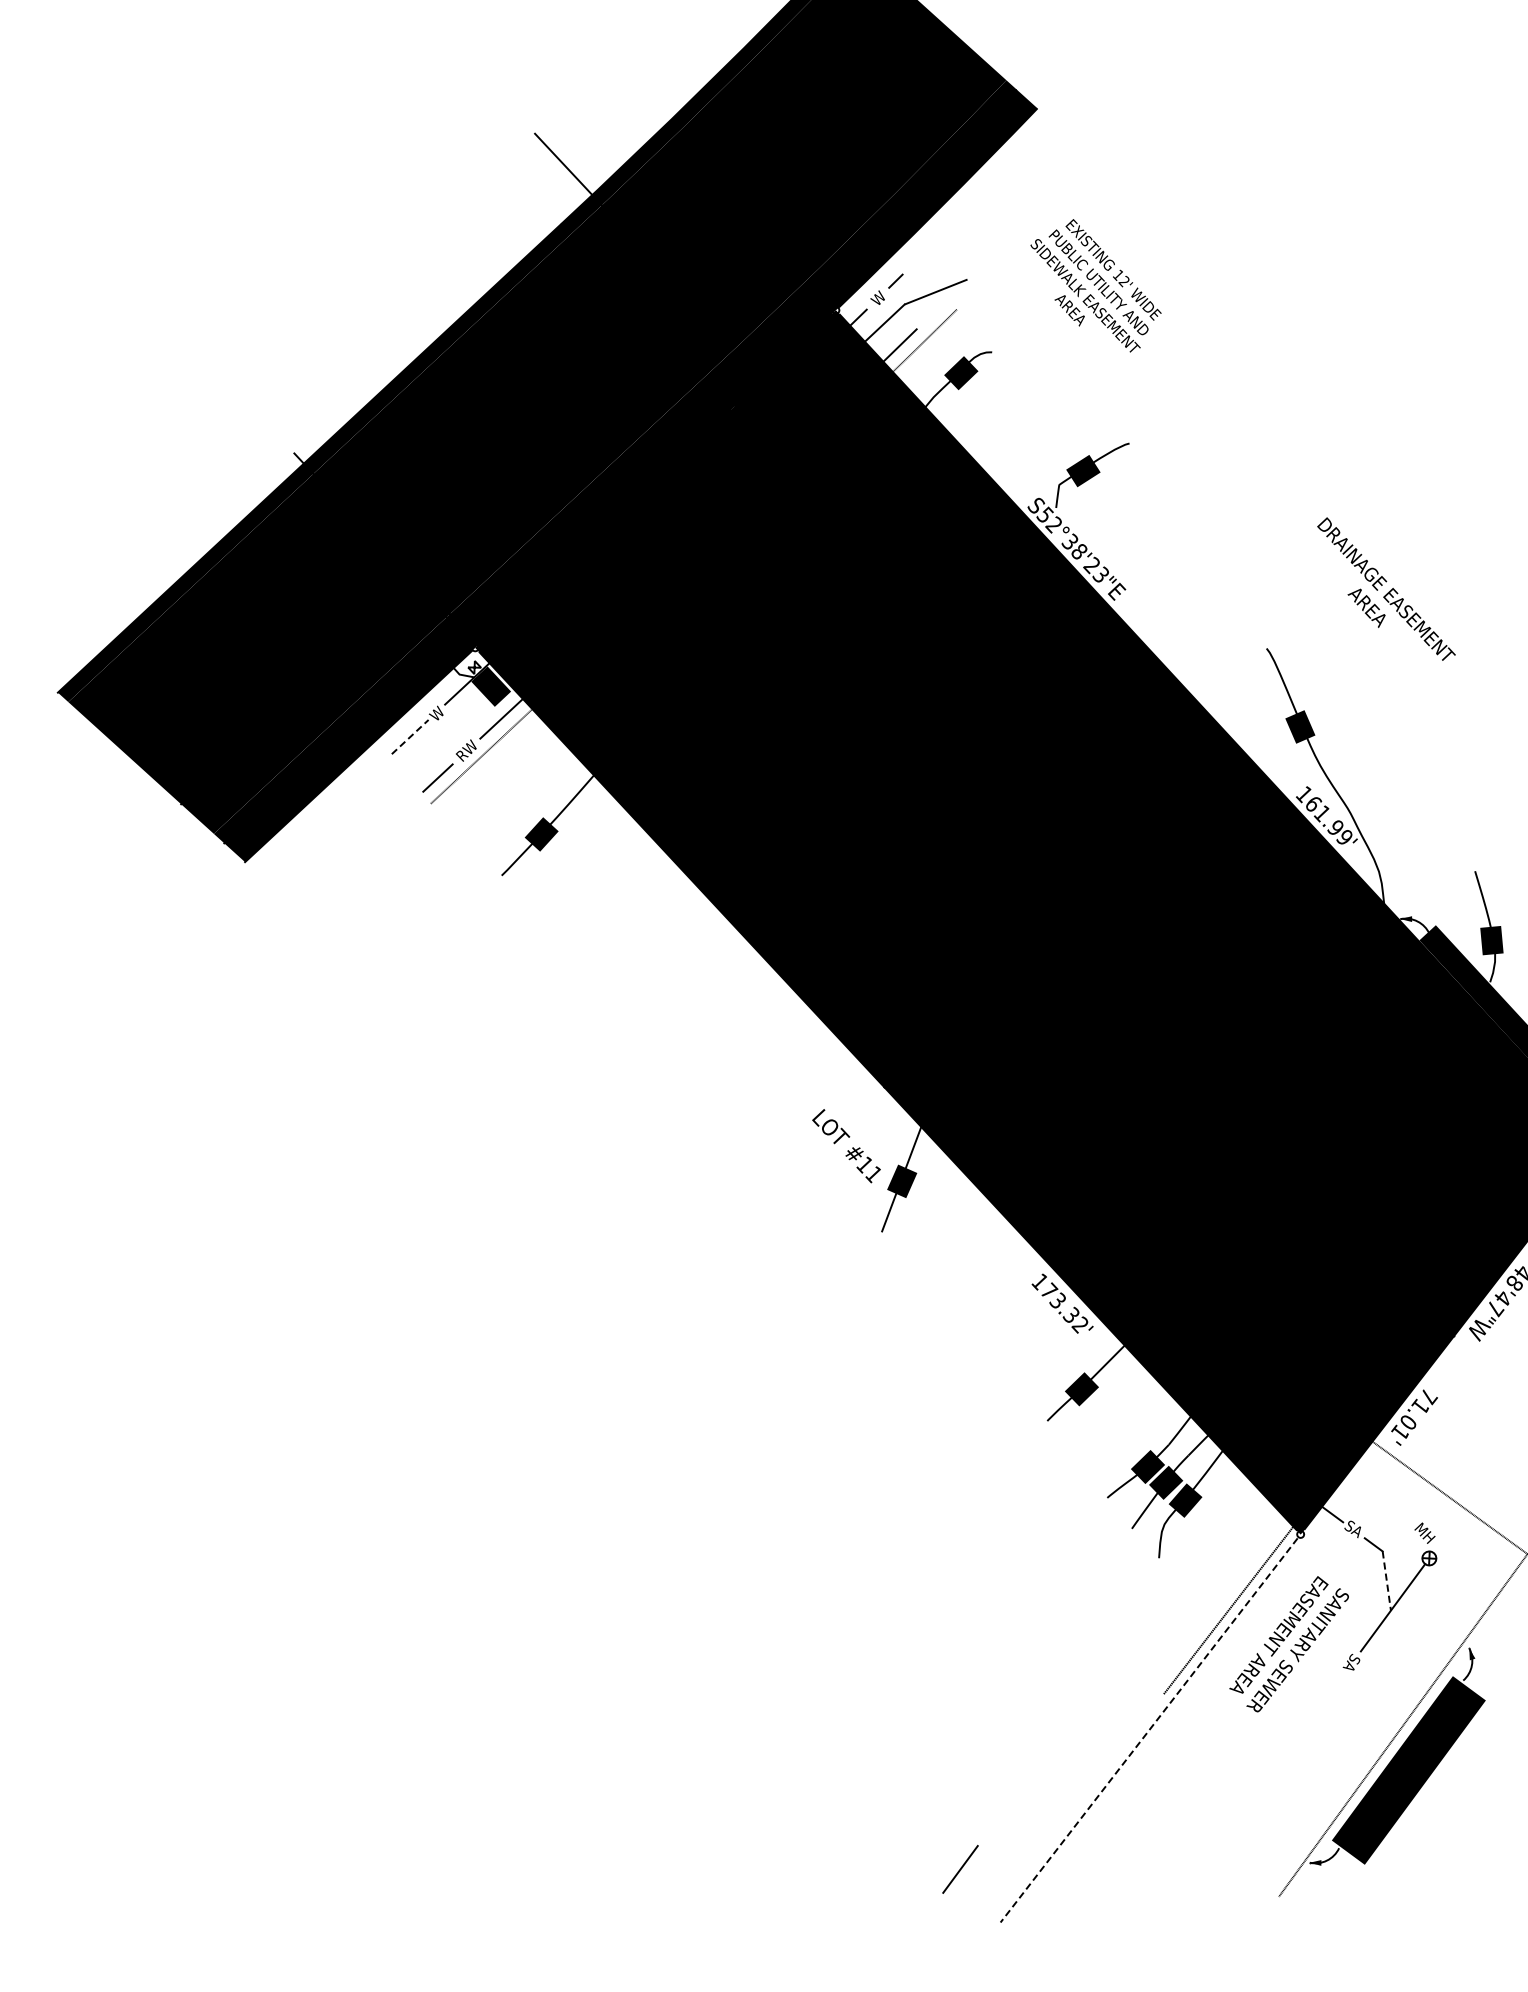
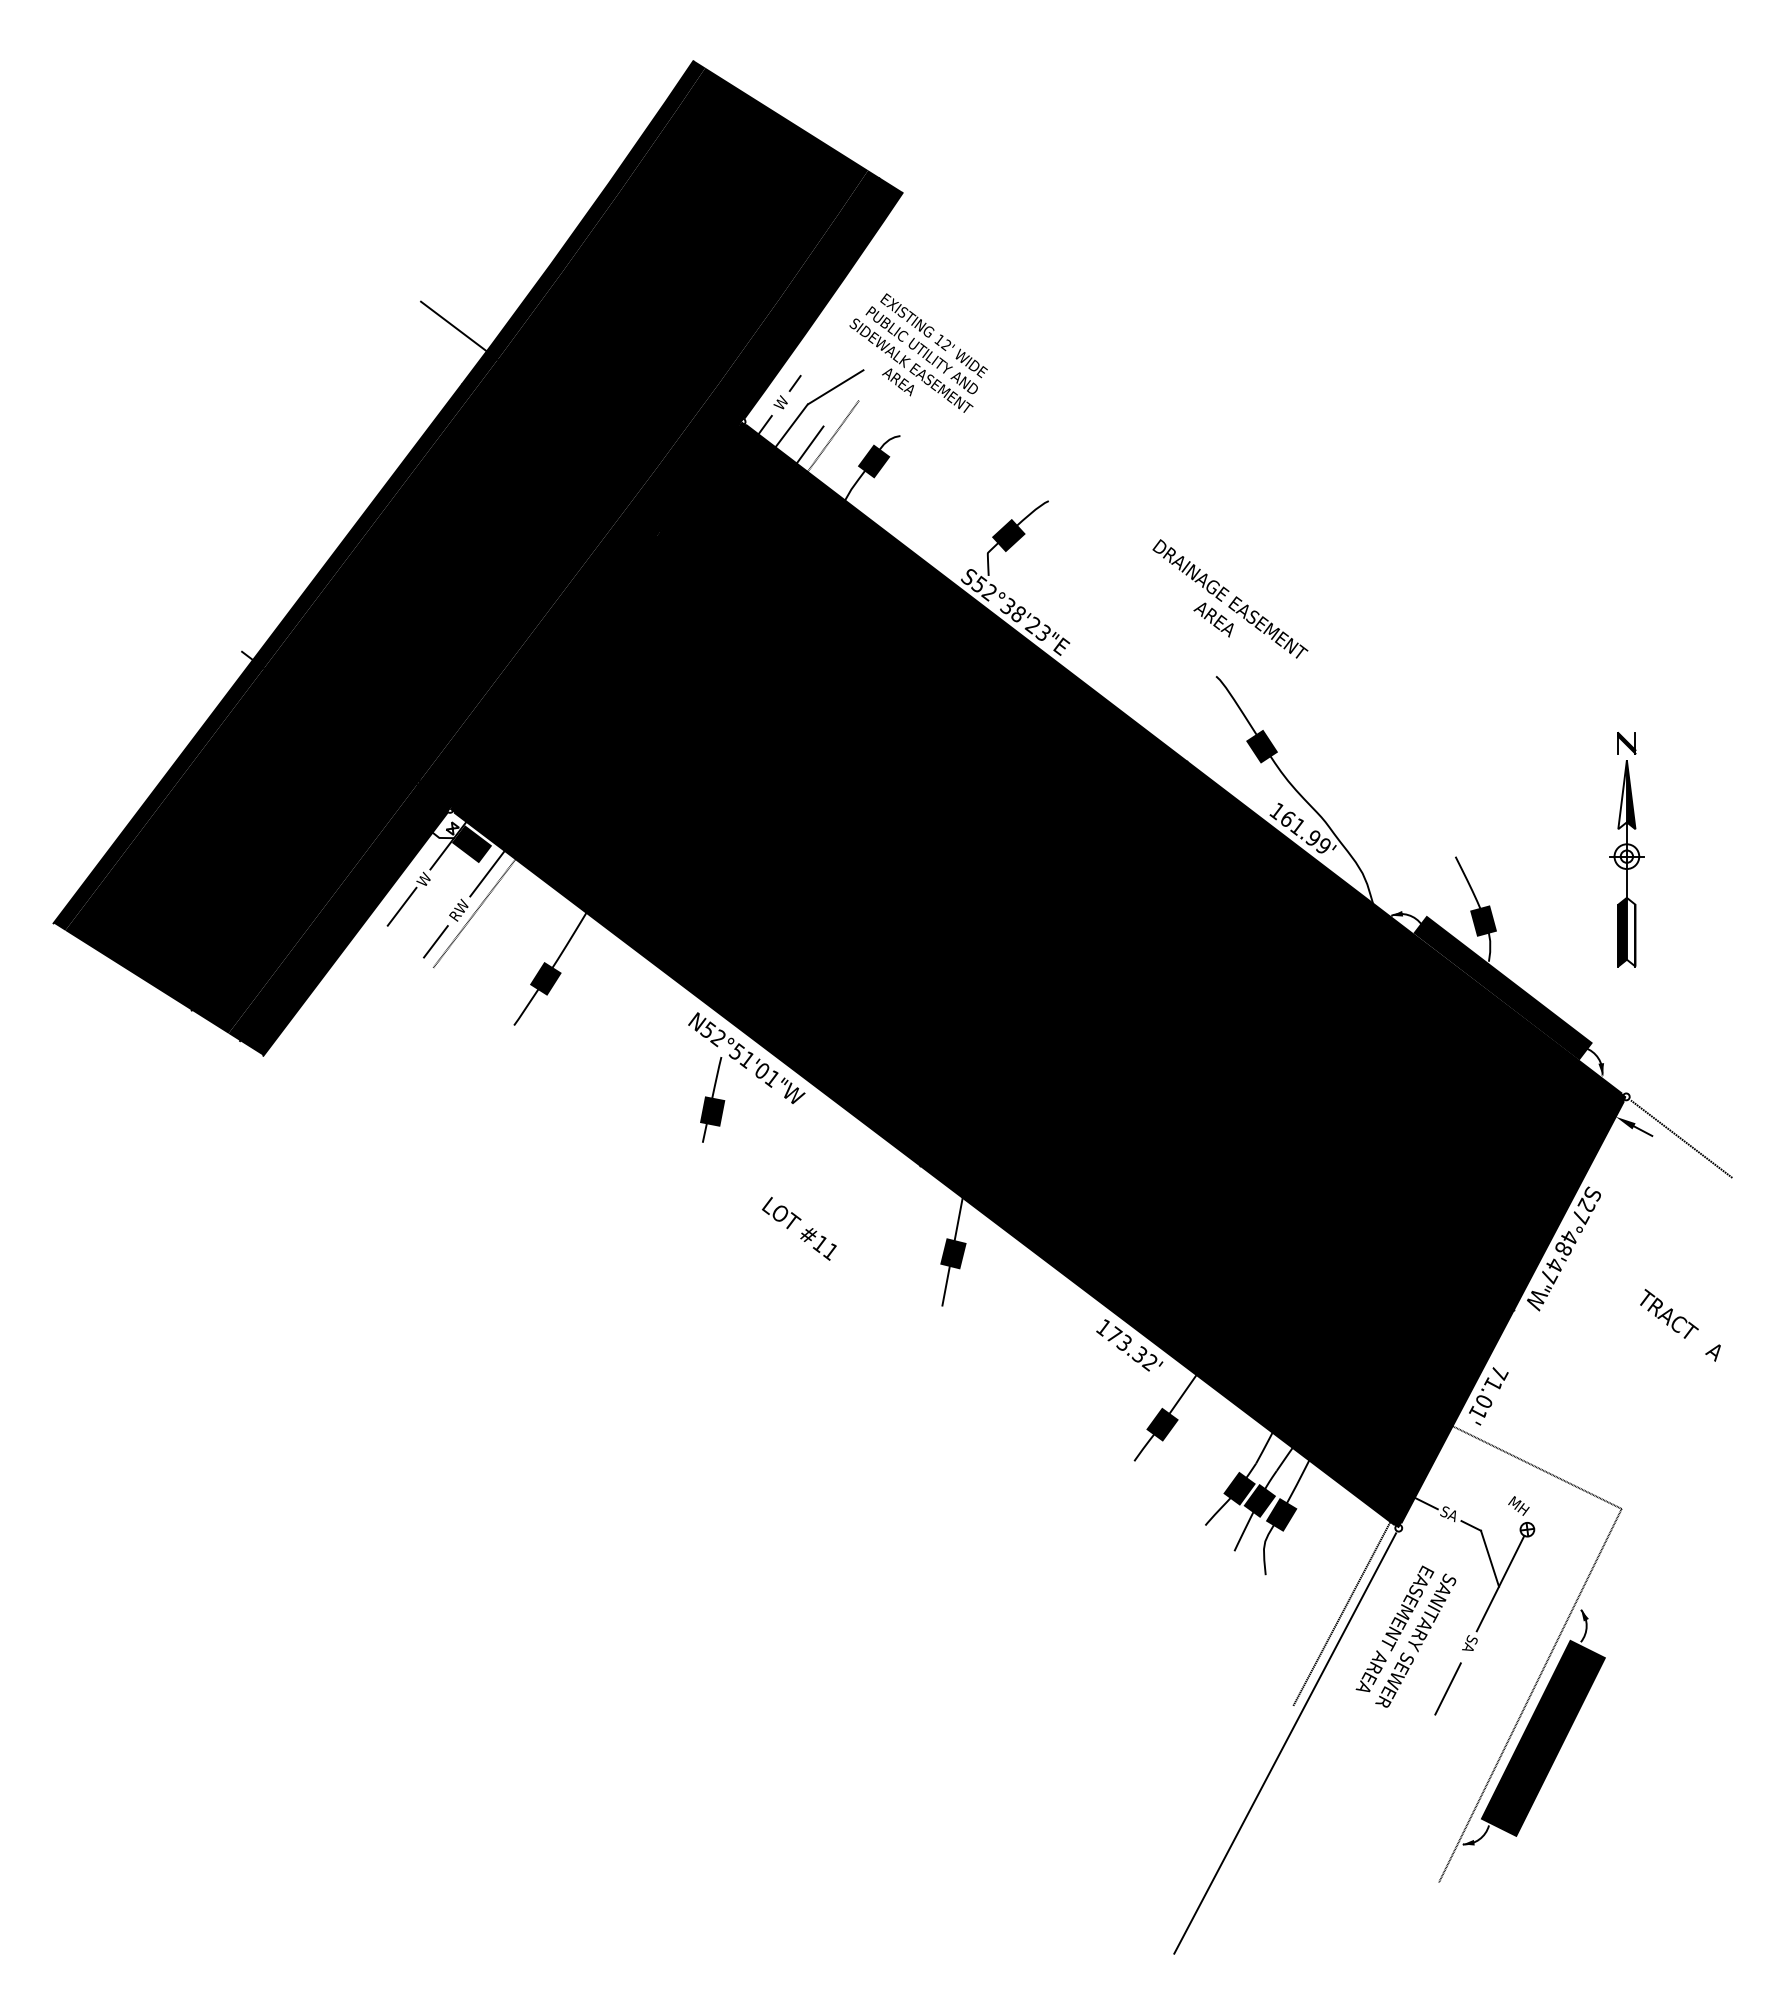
text: (1095, 283) -> (918, 352), moved
text: (1386, 589) -> (1230, 598), moved
line: (410, 736) -> (402, 906), dashed -> solid
part: (727, 959) -> (746, 1068), added
text: (846, 1145) -> (799, 1228), moved
line: (1387, 1581) -> (1490, 1559), dashed -> solid
line: (1149, 1730) -> (1285, 1743), dashed -> solid
line: (959, 1868) -> (1447, 1688), moved

